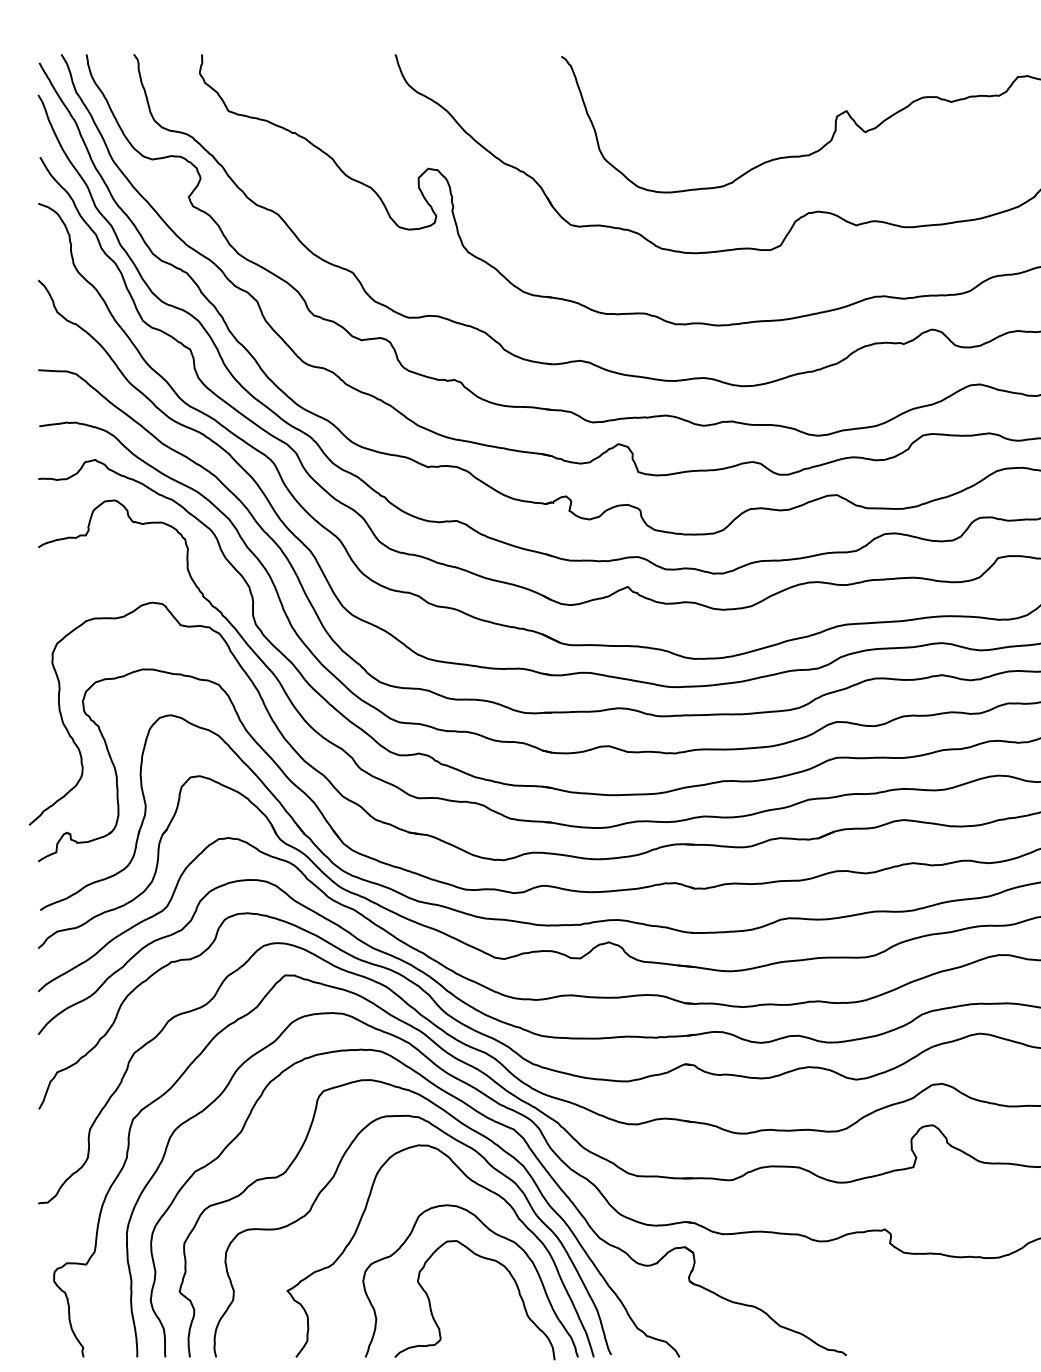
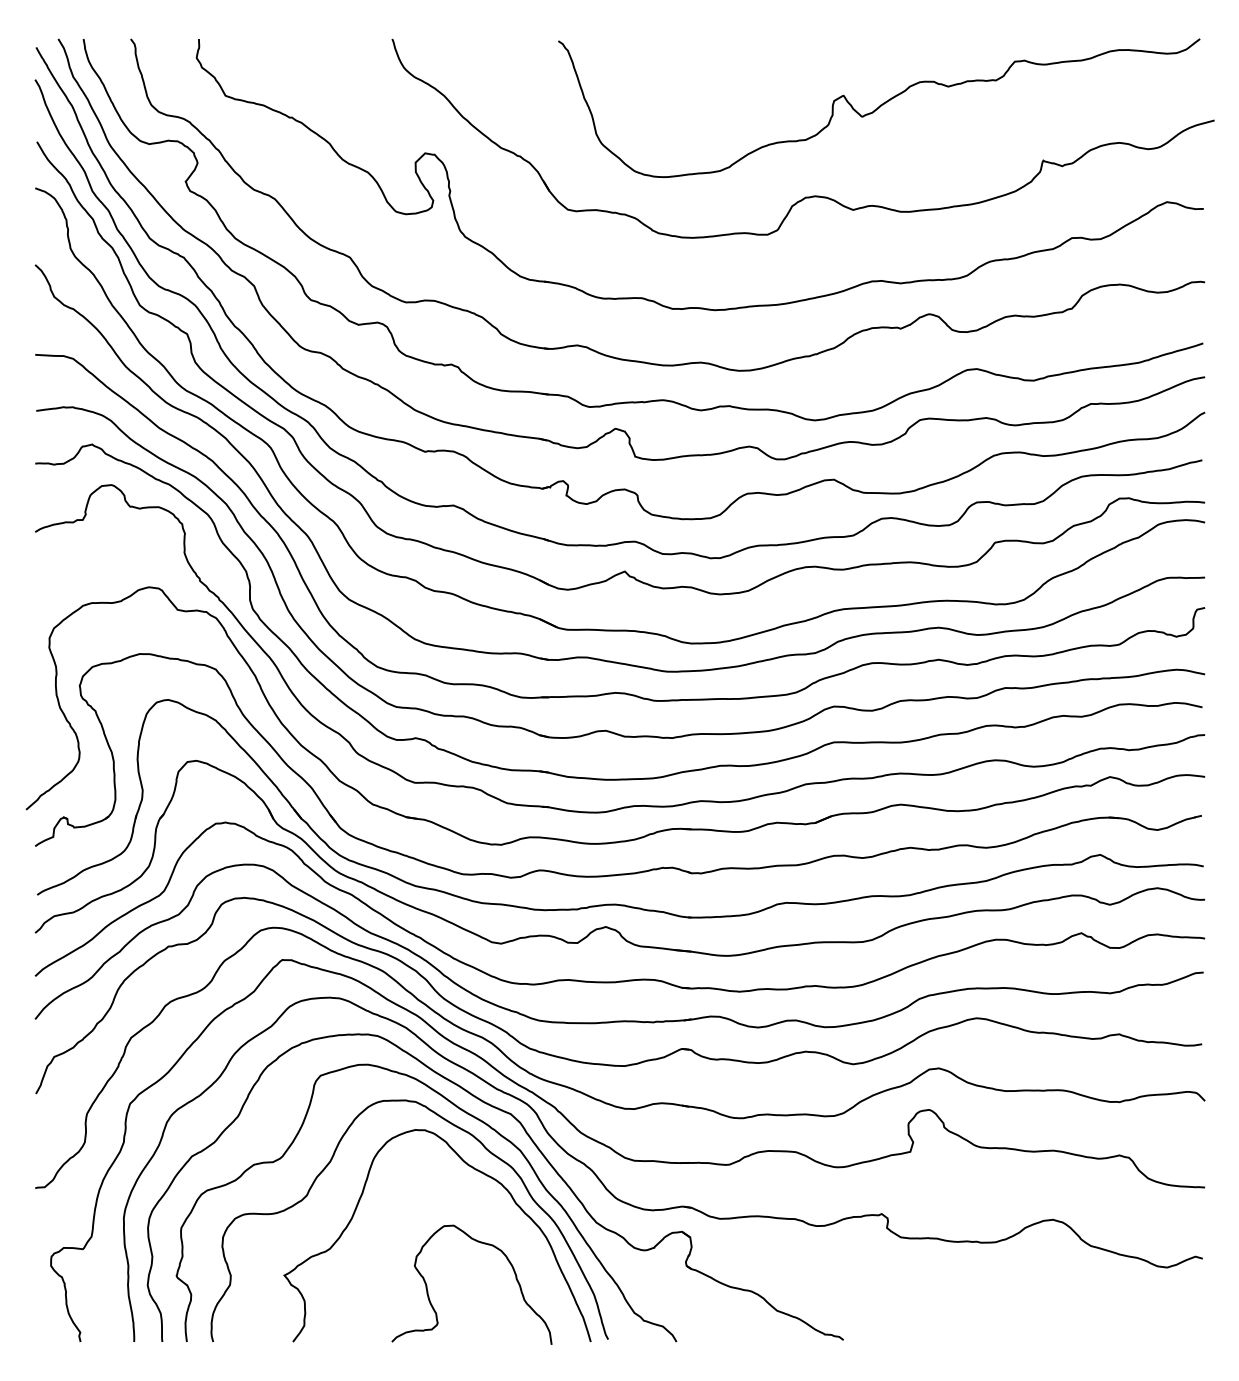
curve: (493, 1233) -> (490, 1218), removed

